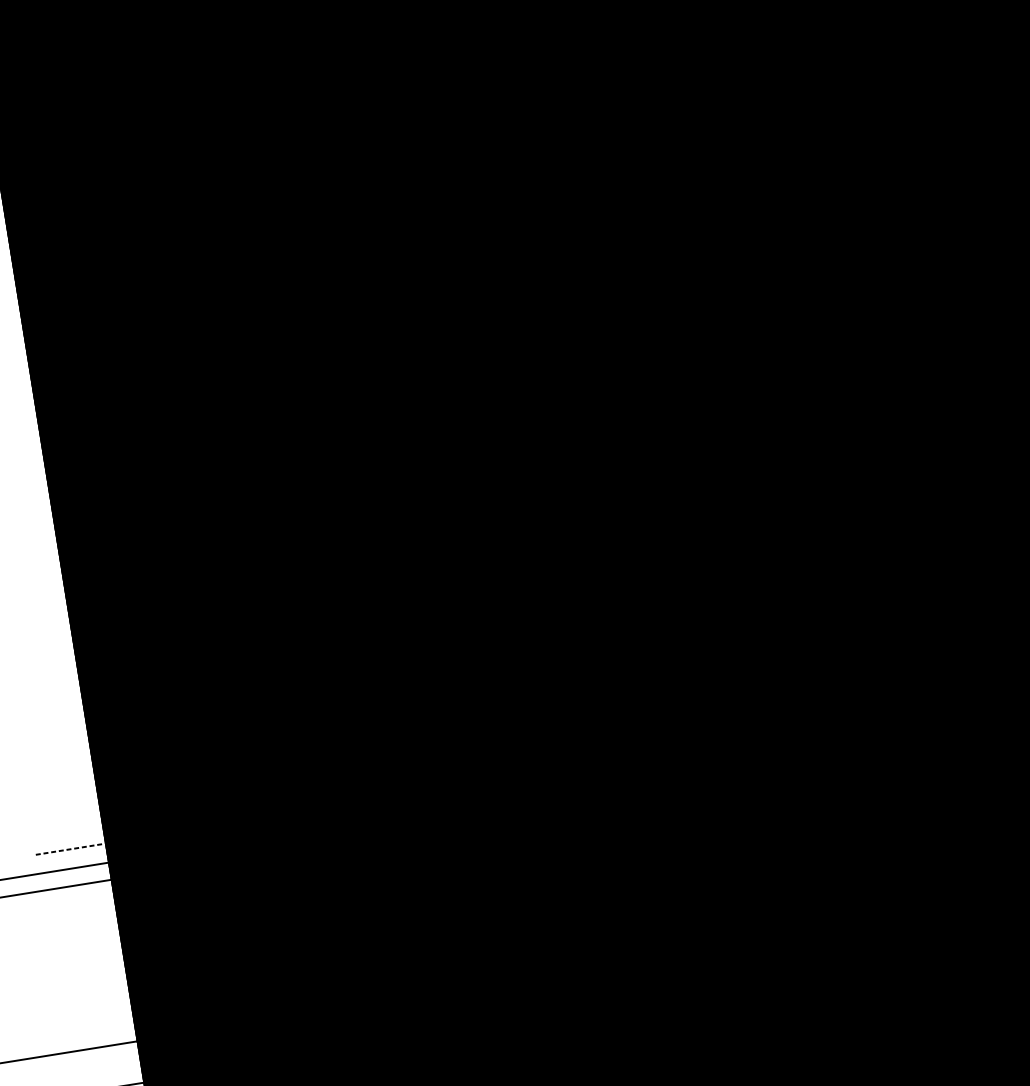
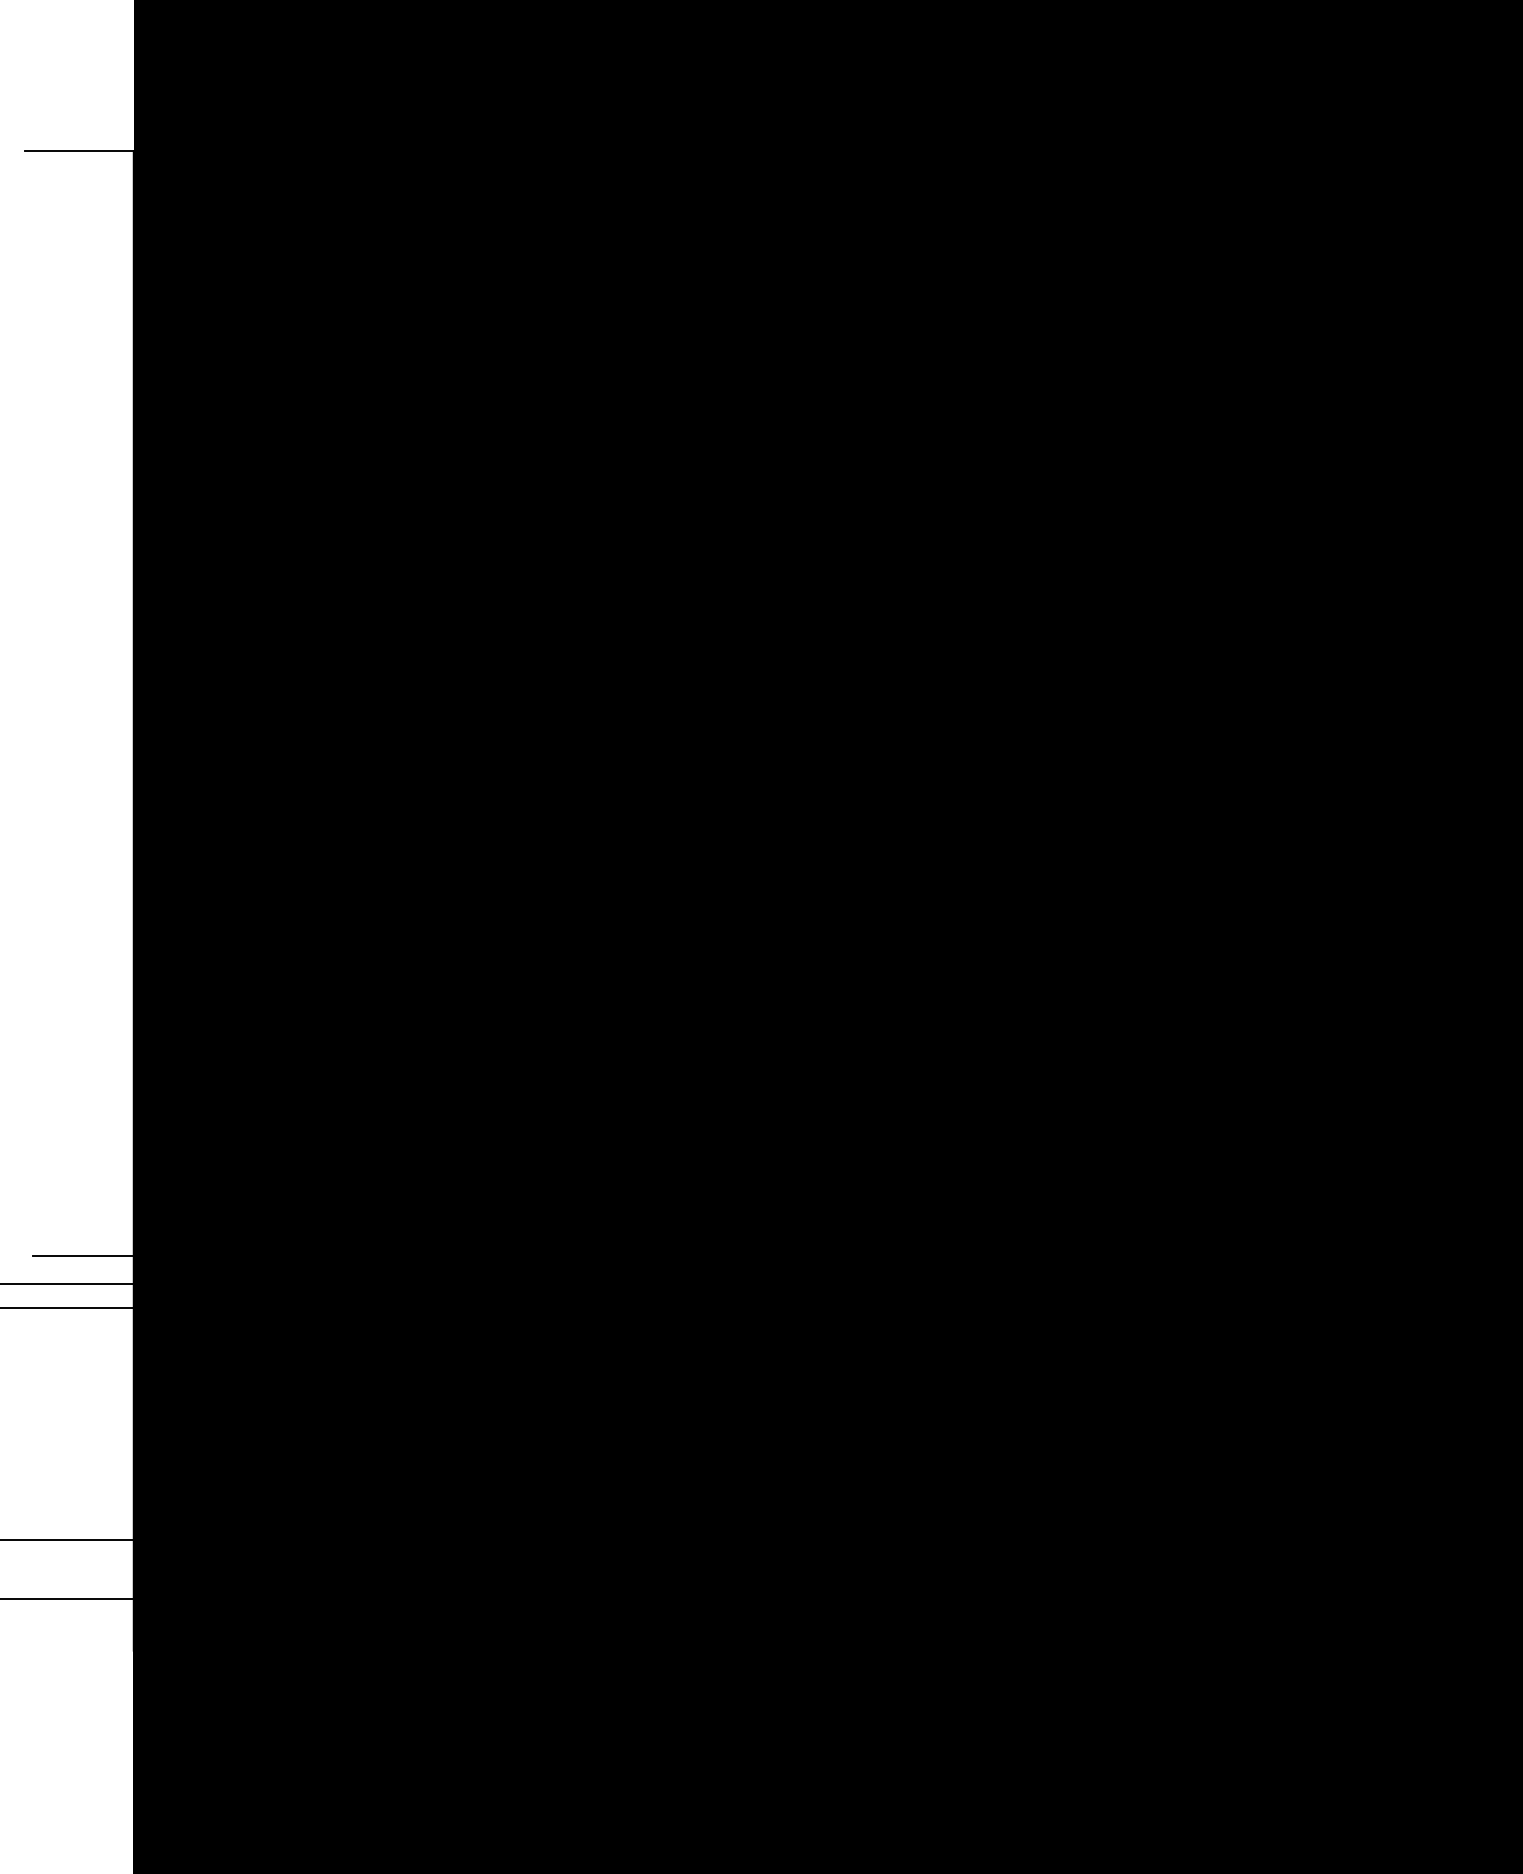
line: (70, 849) -> (83, 1256), dashed -> solid

